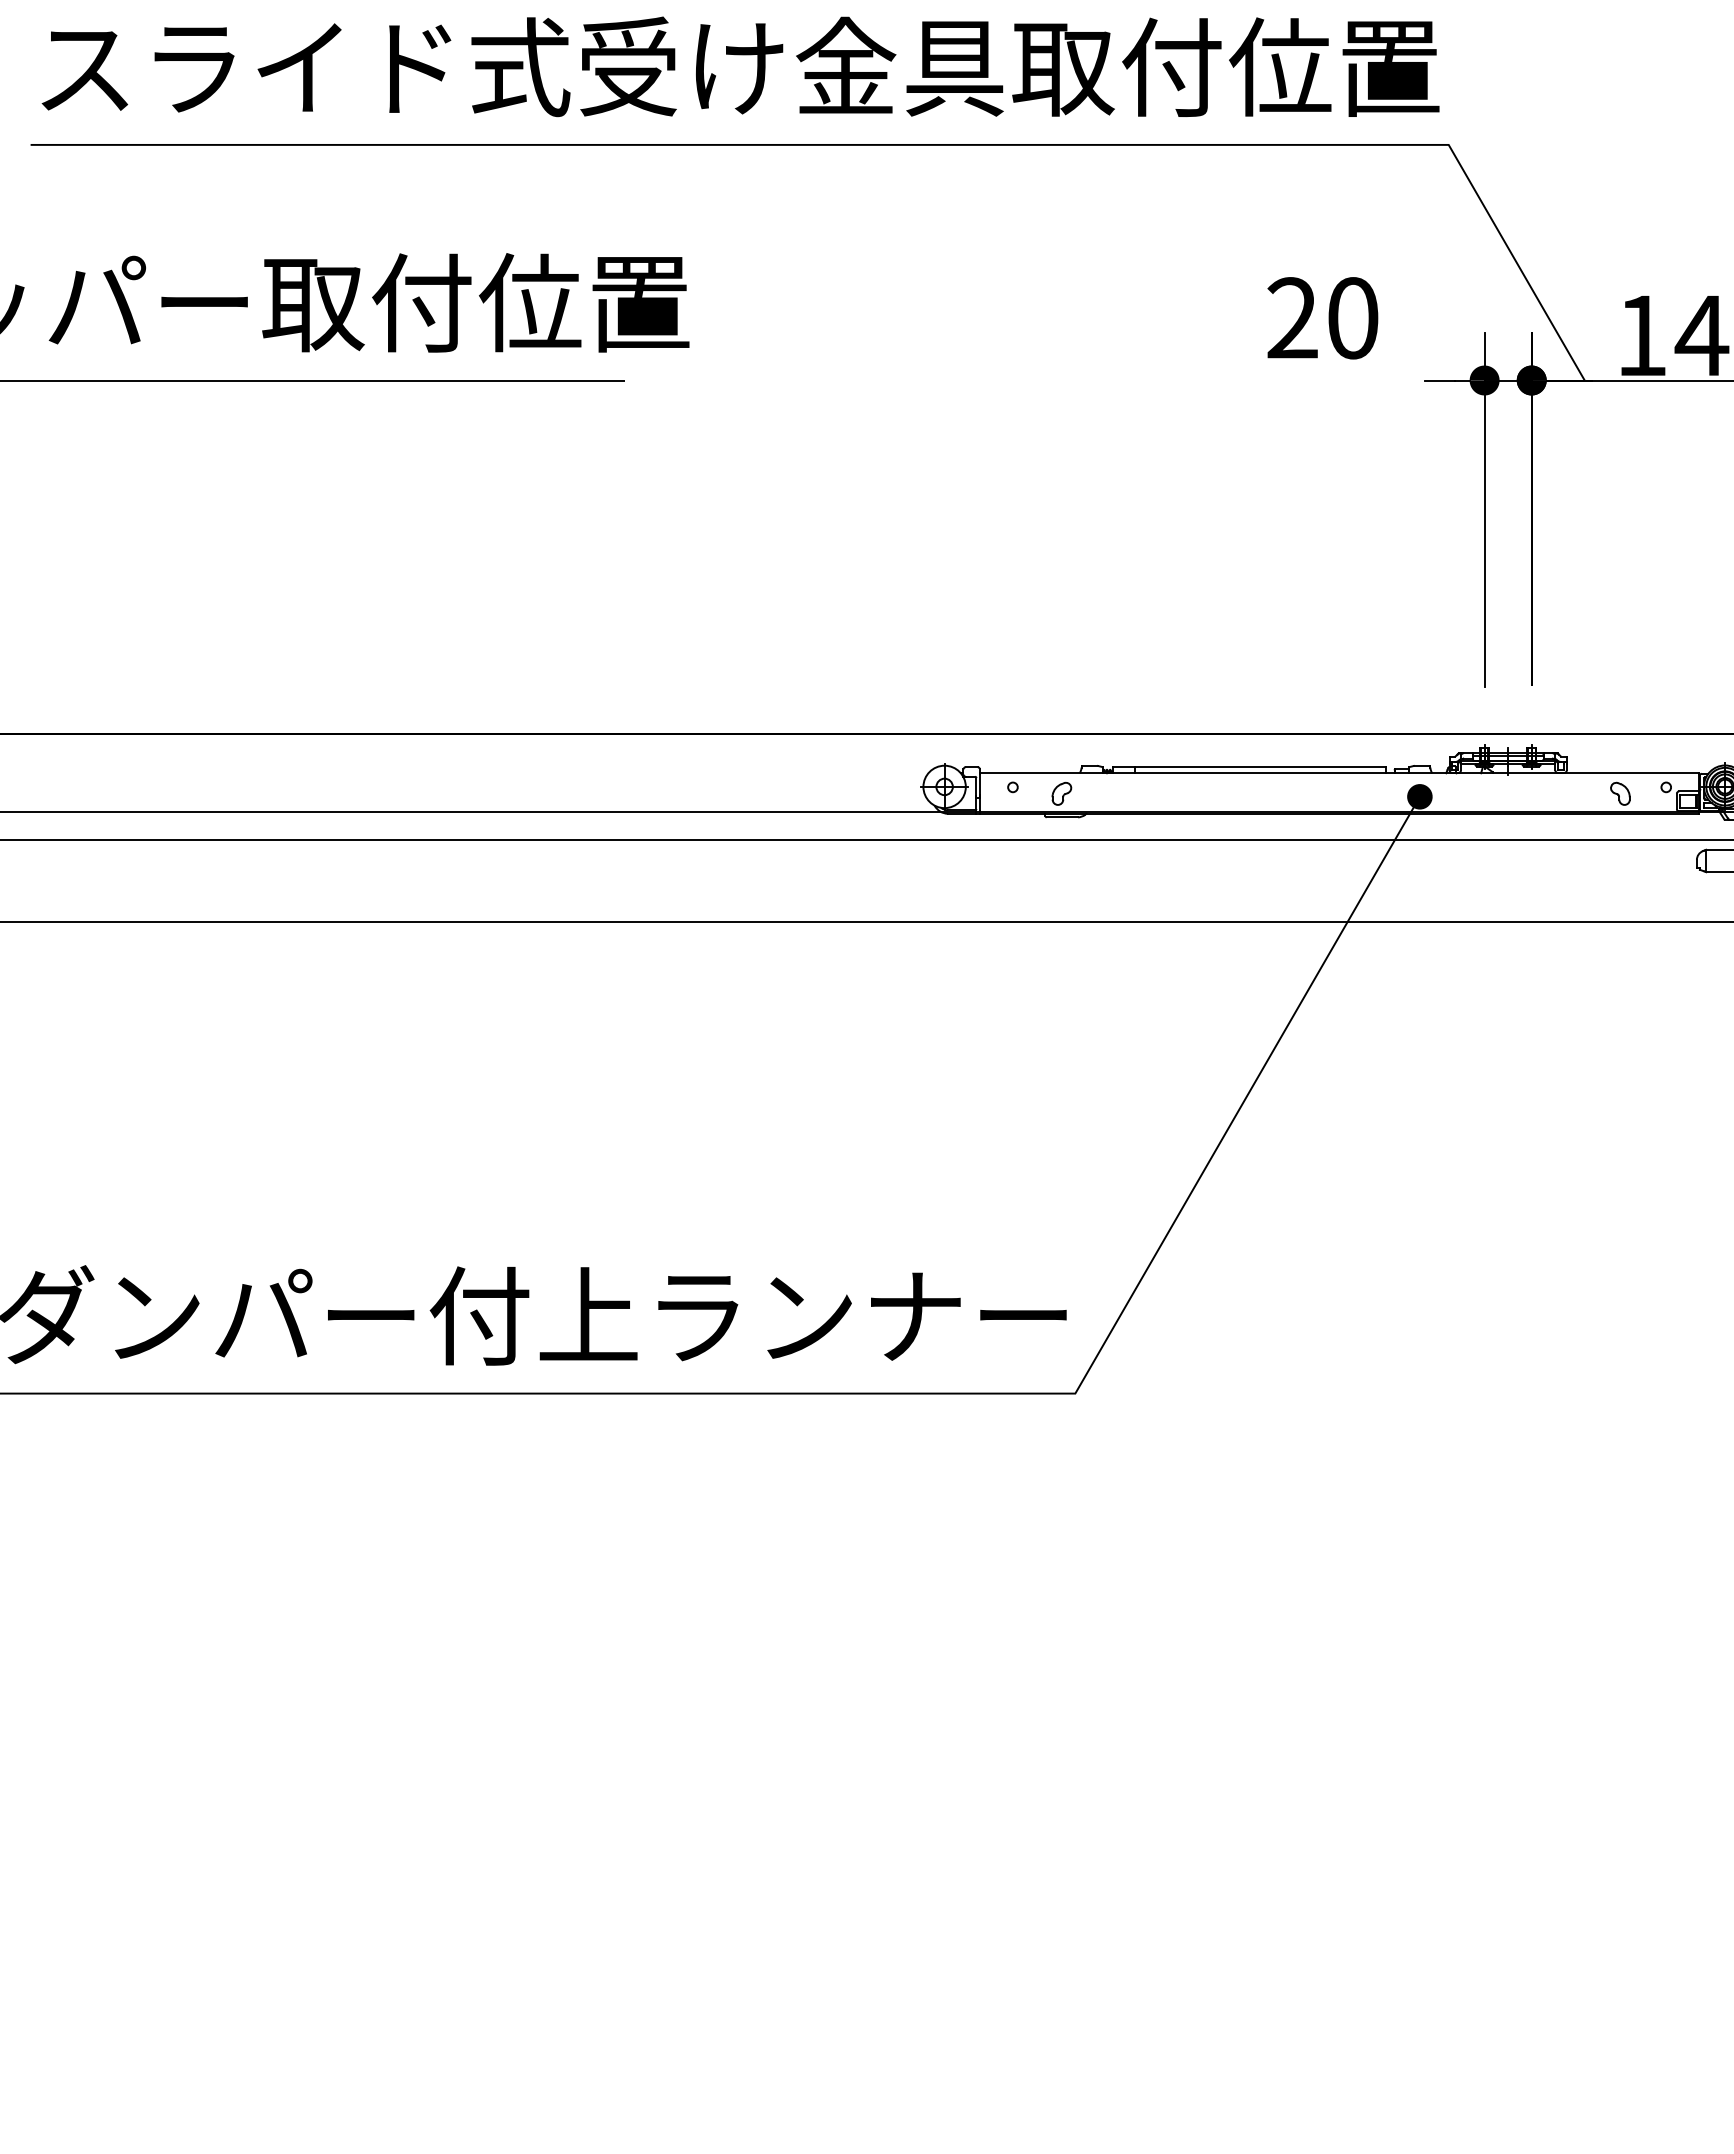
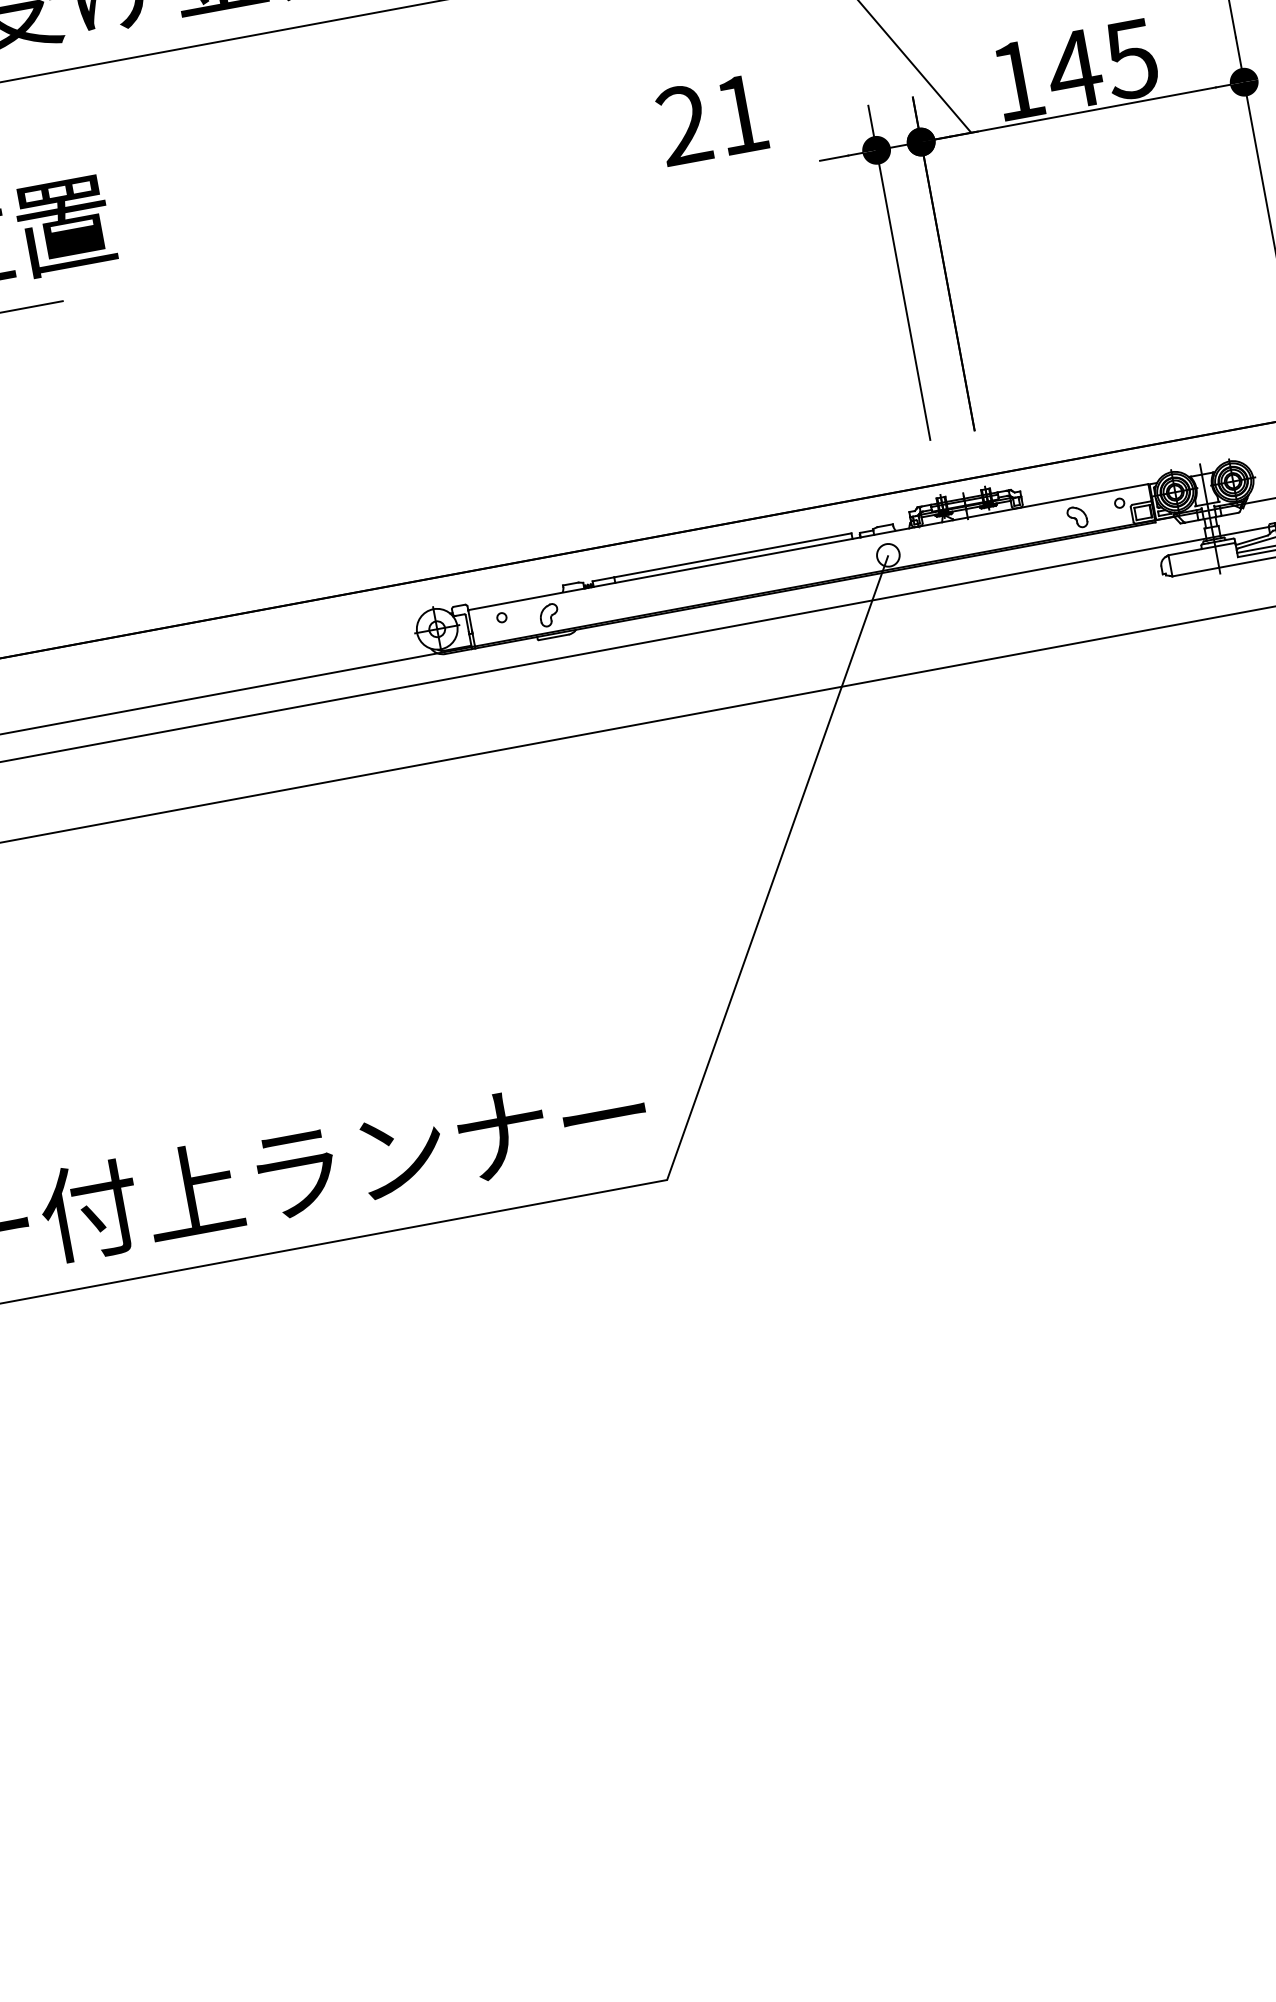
text: (1353, 318) -> (741, 114), 20 -> 21
fill: (1419, 796) -> (887, 555), removed

